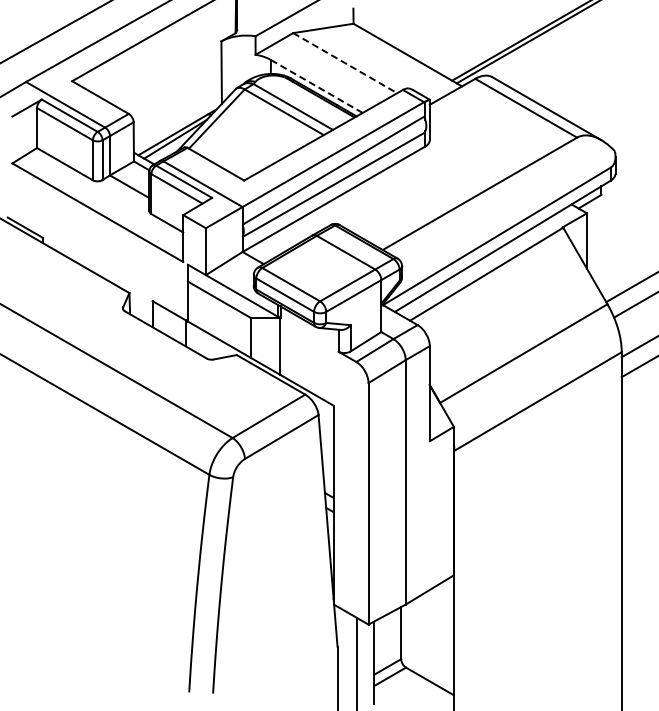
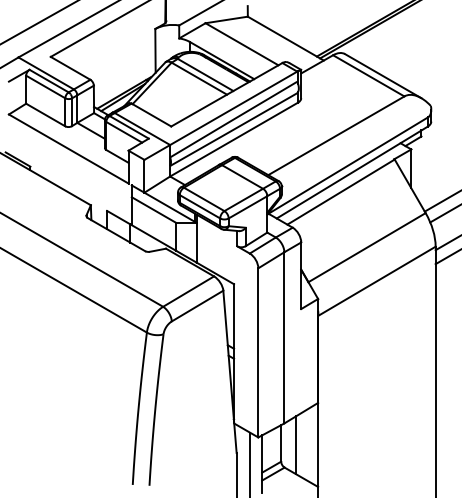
line: (345, 63) -> (242, 44), dashed -> solid
line: (316, 86) -> (221, 60), dashed -> solid
line: (422, 635) -> (296, 445), added

